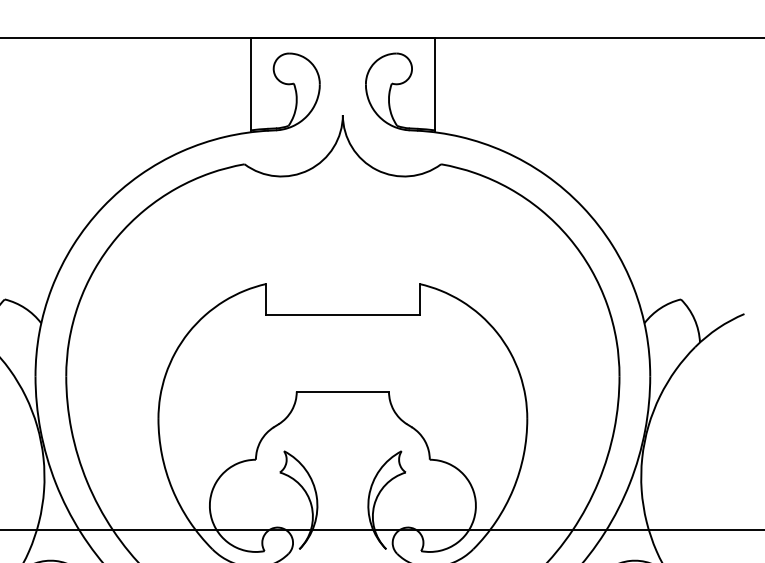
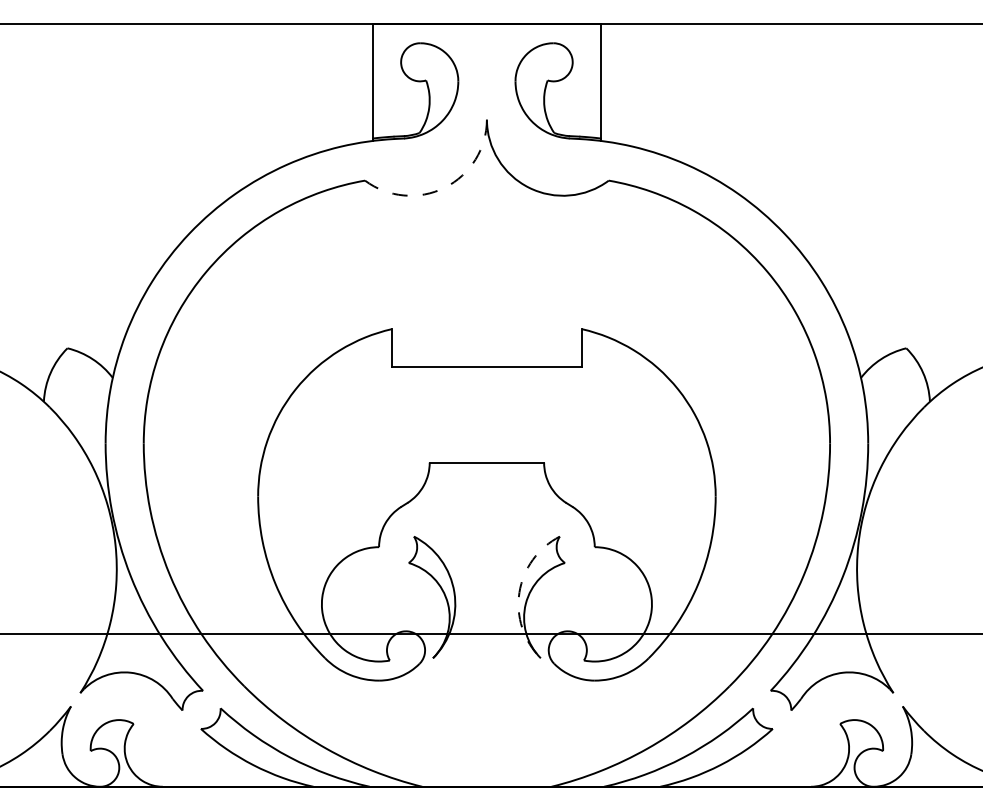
arc: (308, 169) -> (444, 187), solid -> dashed
arc: (369, 496) -> (519, 592), solid -> dashed

